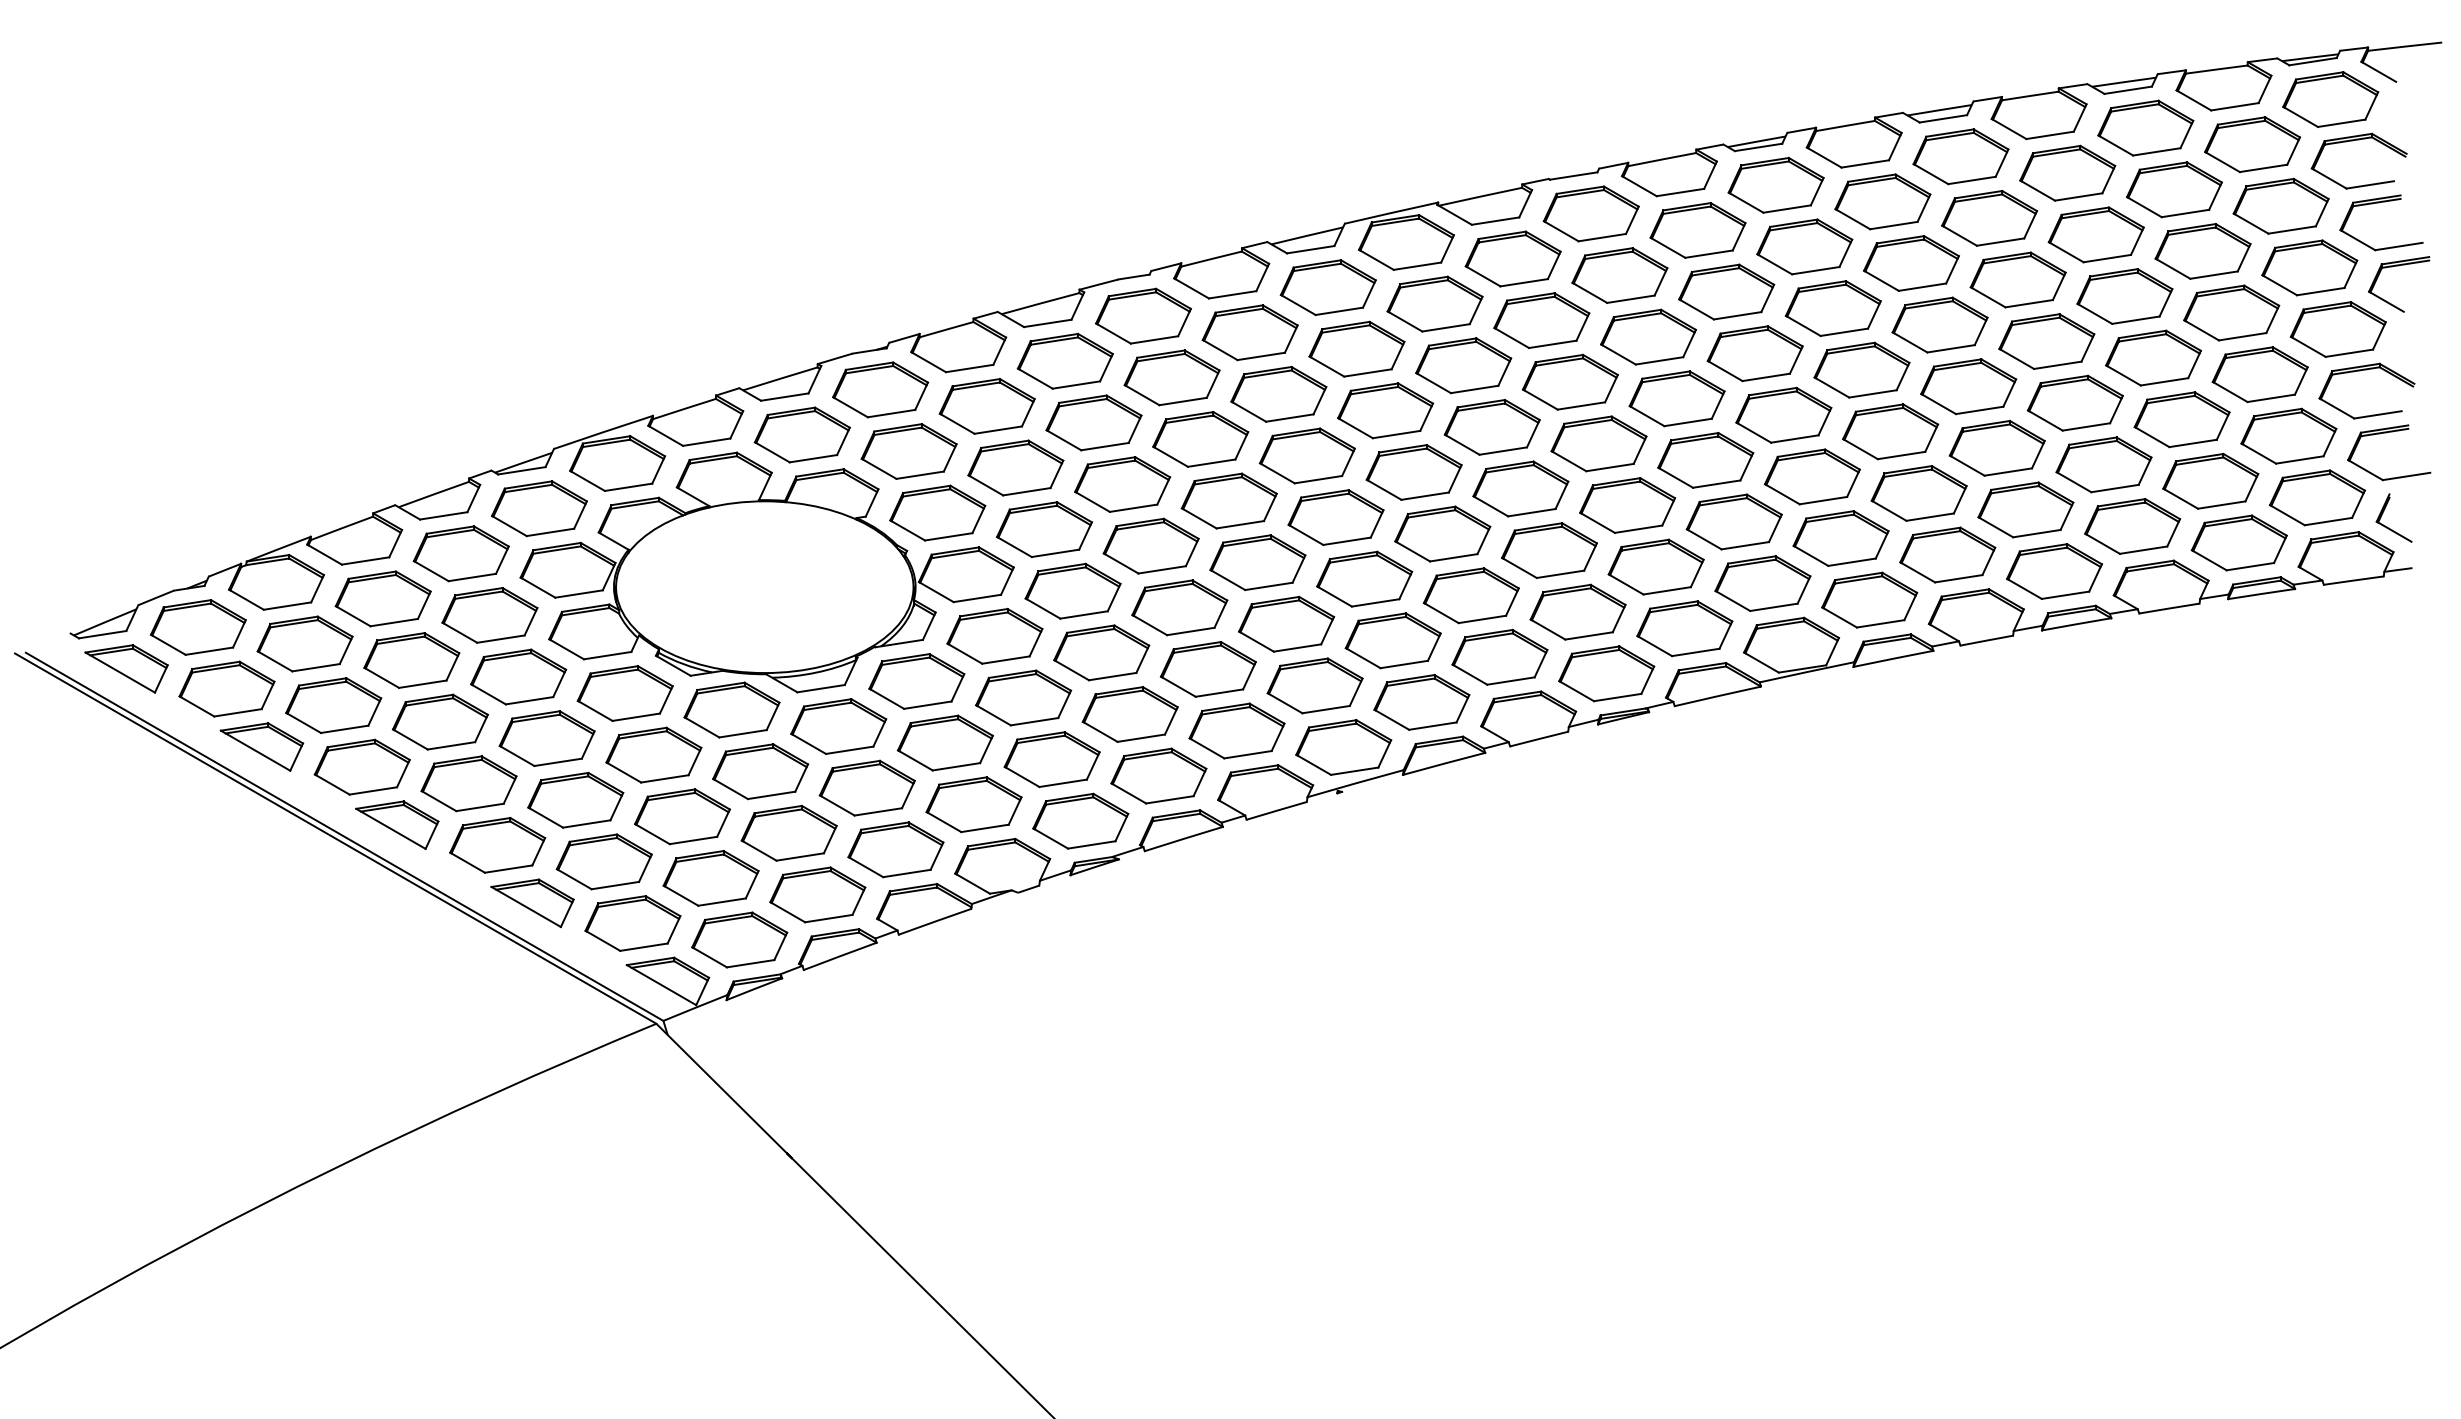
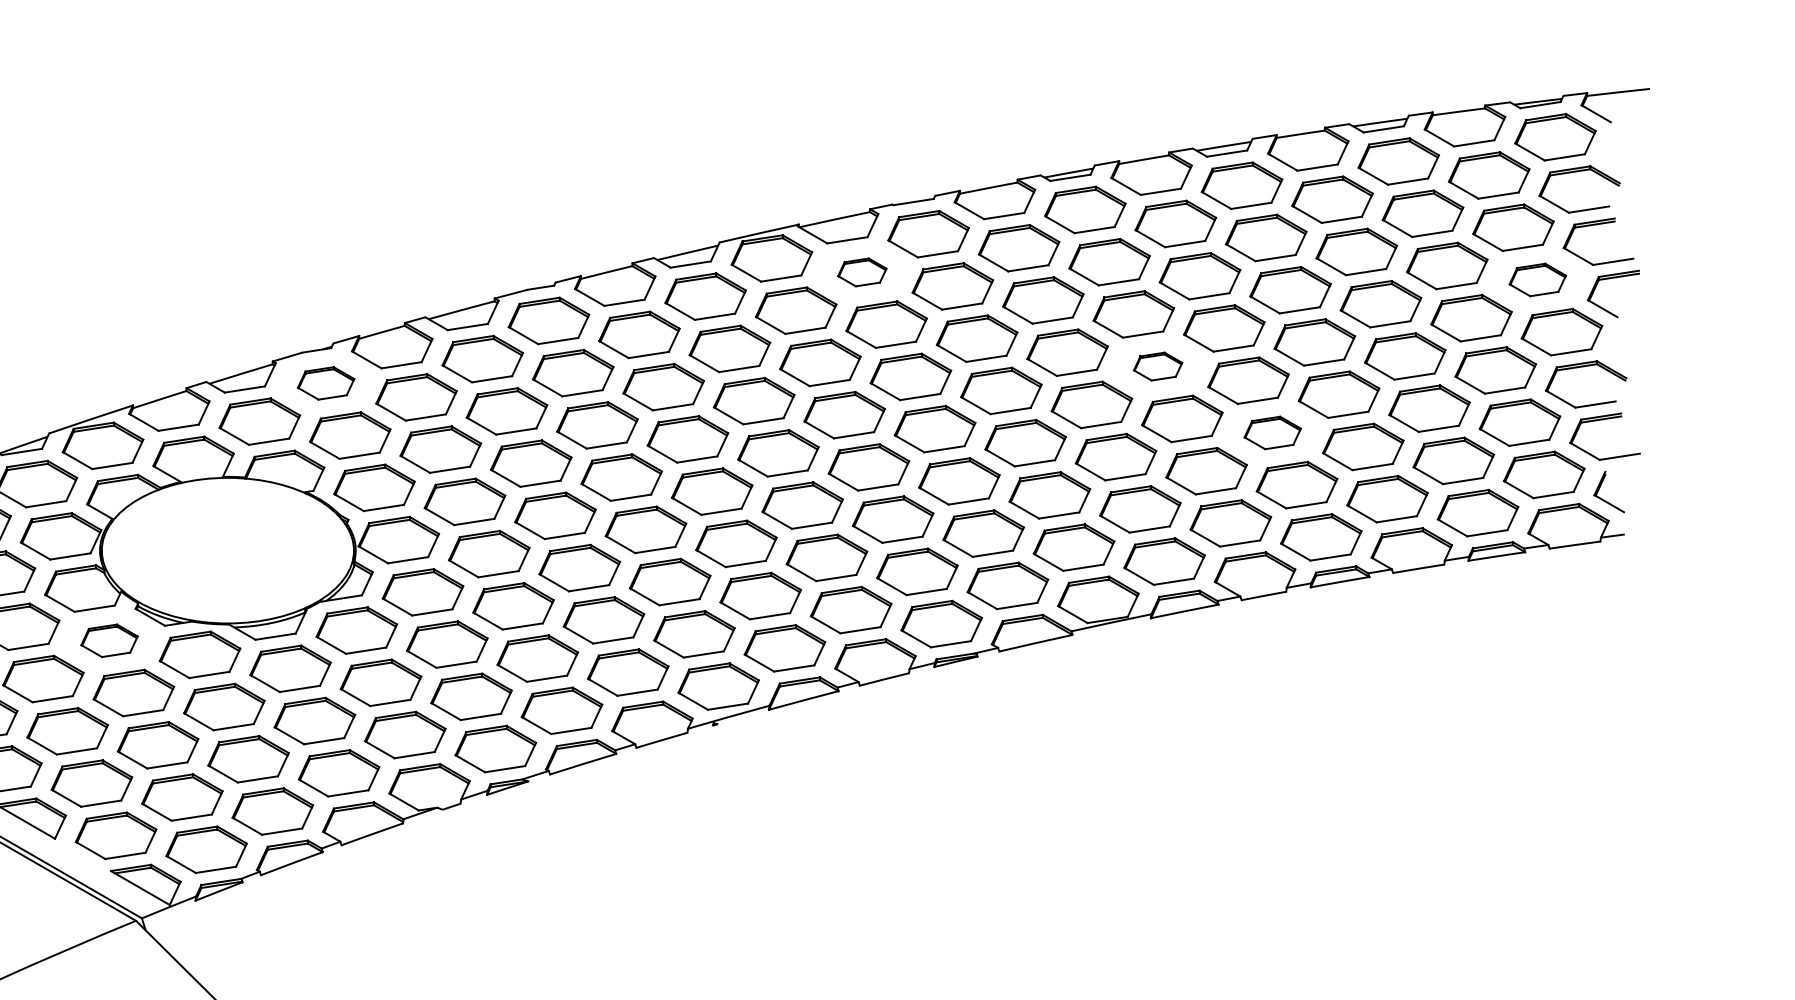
part: (1512, 258) -> (861, 272), size x0.6
part: (2309, 267) -> (1537, 279), size x0.7
part: (1861, 369) -> (1157, 366), size x0.6
part: (880, 389) -> (325, 383), size x0.7
part: (1996, 448) -> (1272, 433), size x0.7
part: (624, 693) -> (108, 640), size x0.7

